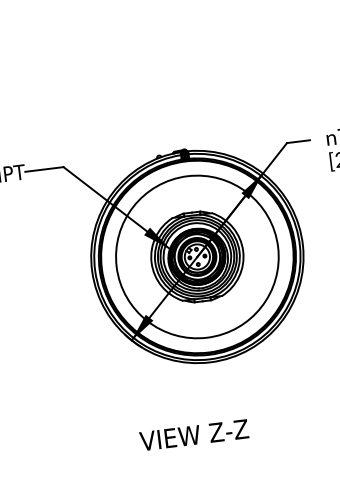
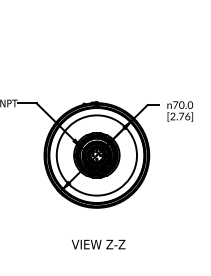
text: (193, 435) -> (98, 244), moved

